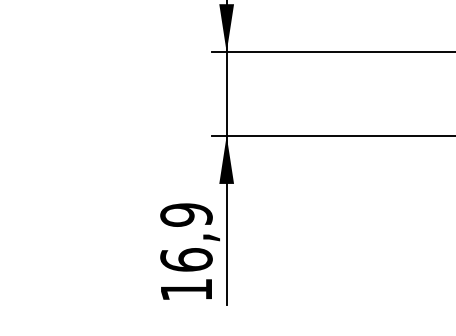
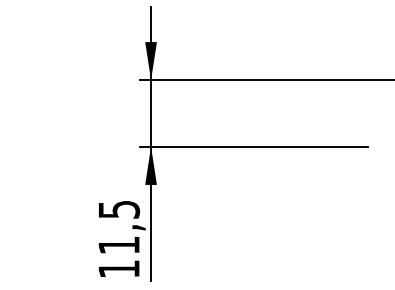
text: (186, 237) -> (119, 227), 16,9 -> 11,5

